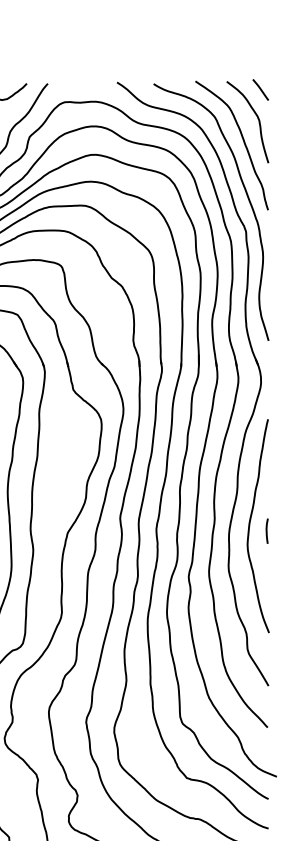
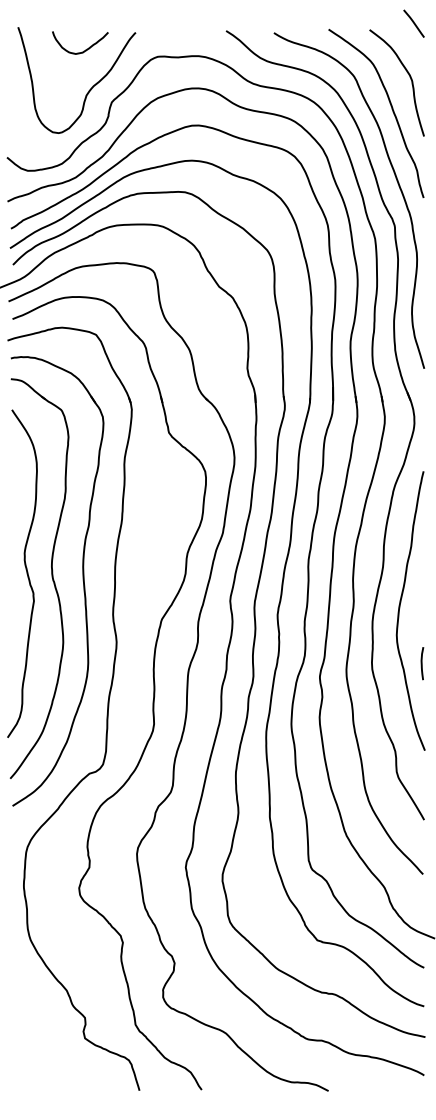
line: (260, 89) -> (413, 23), moved
curve: (267, 531) -> (422, 663), moved

